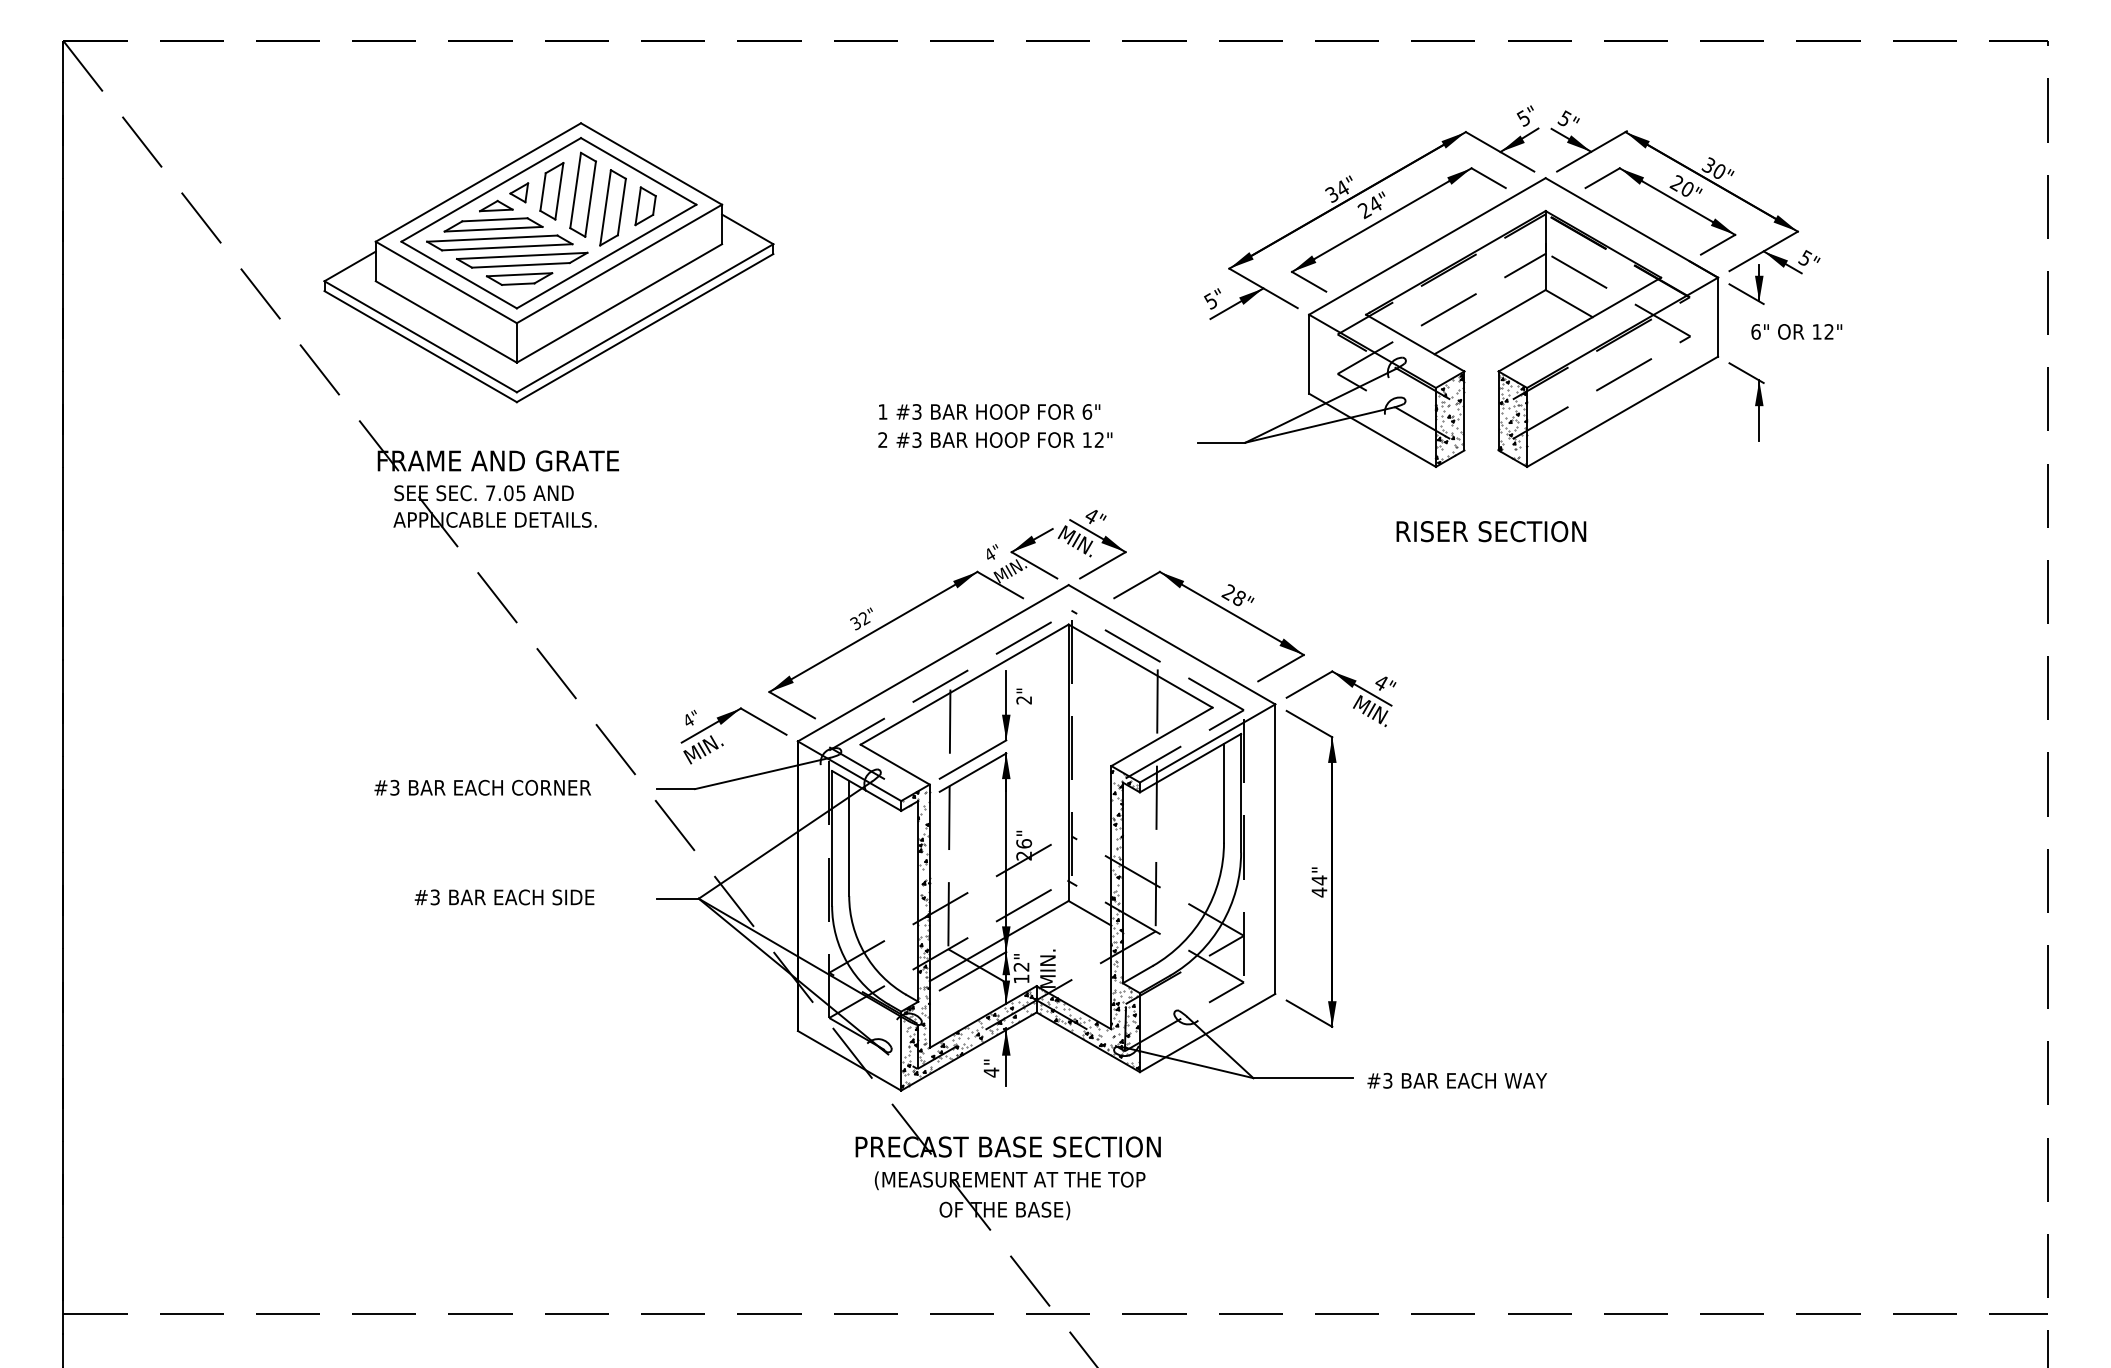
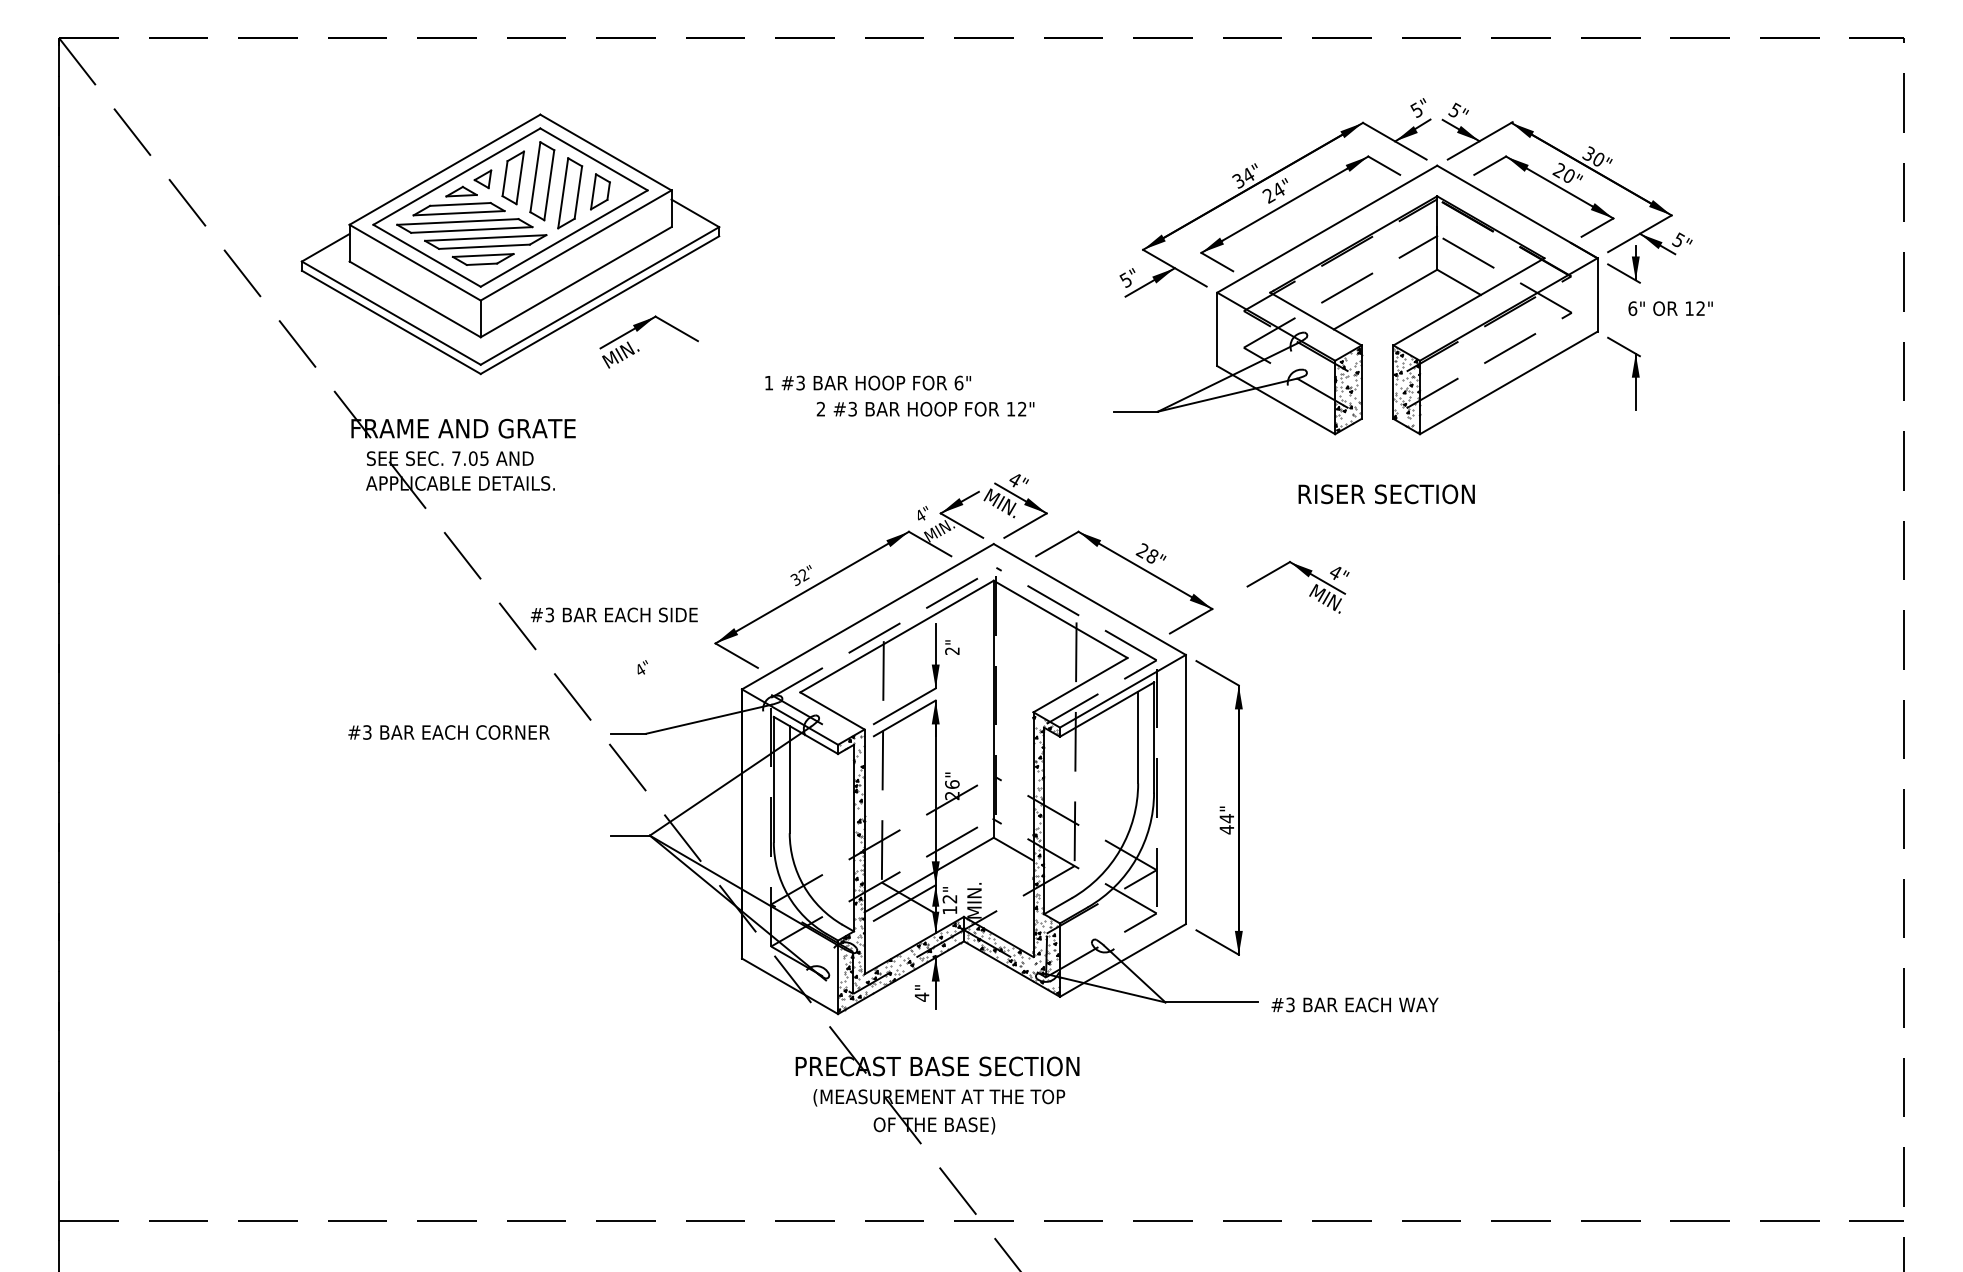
text: (989, 411) -> (868, 382), moved
part: (1354, 704) -> (1310, 592), moved
part: (723, 744) -> (639, 350), moved
text: (504, 897) -> (614, 615), moved

